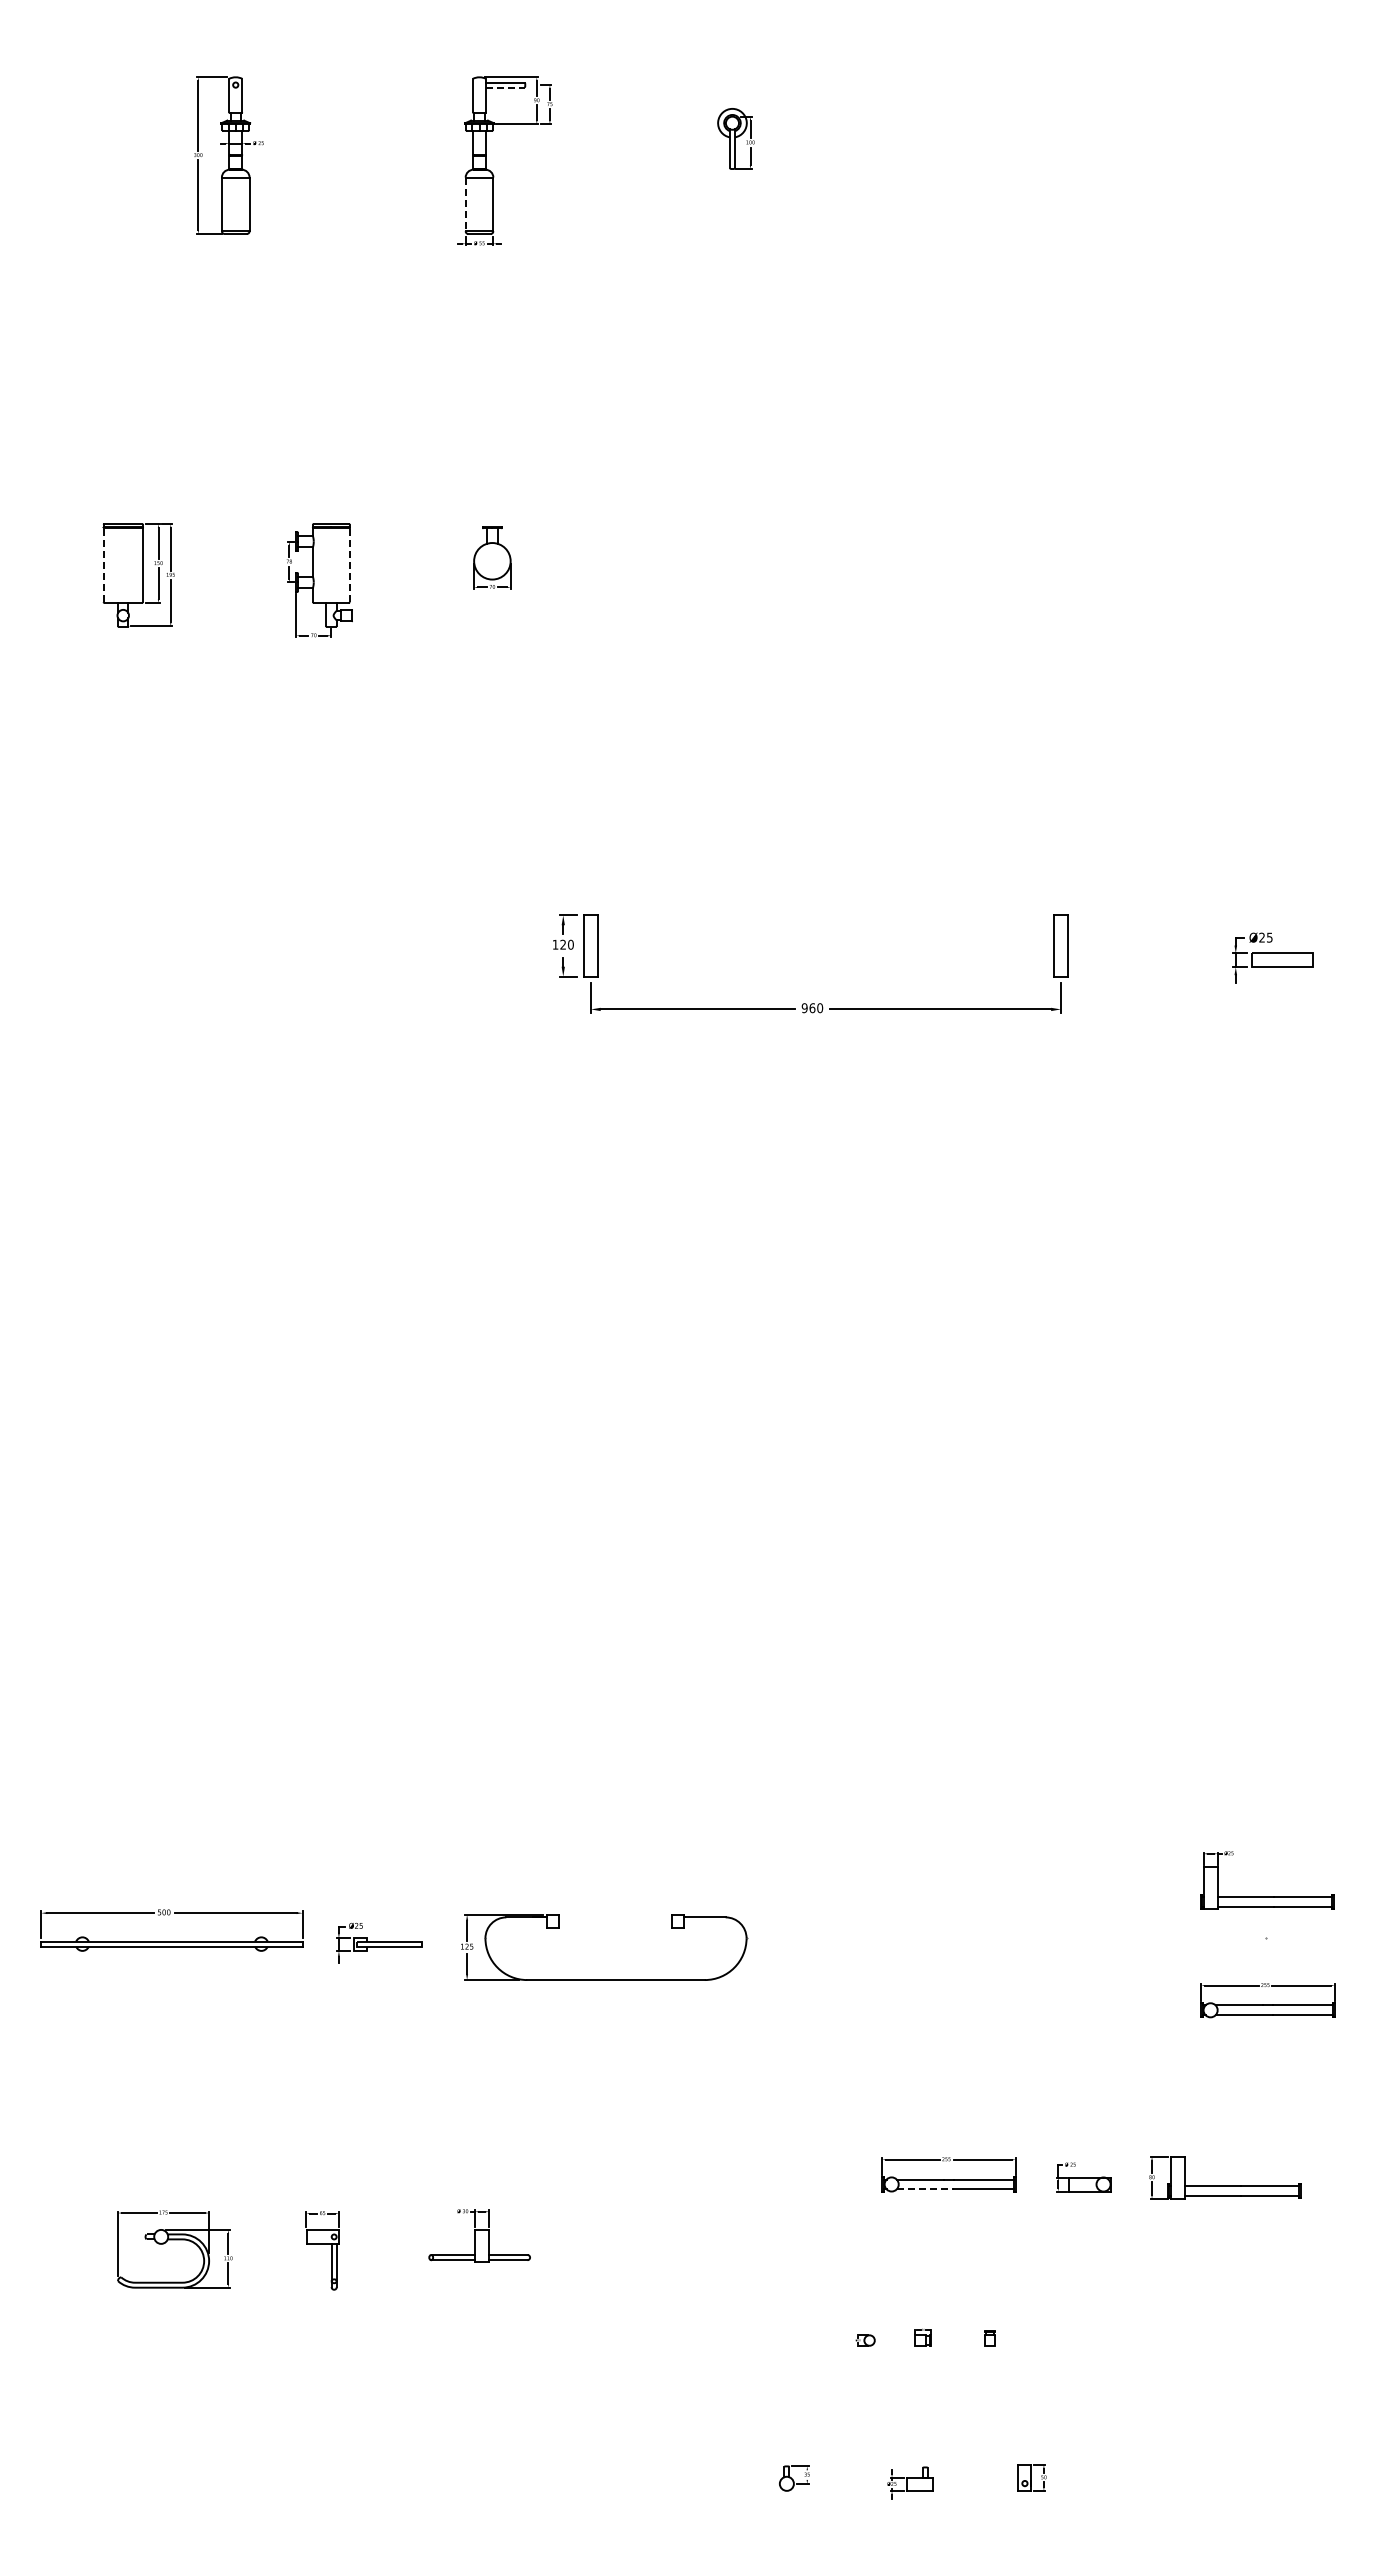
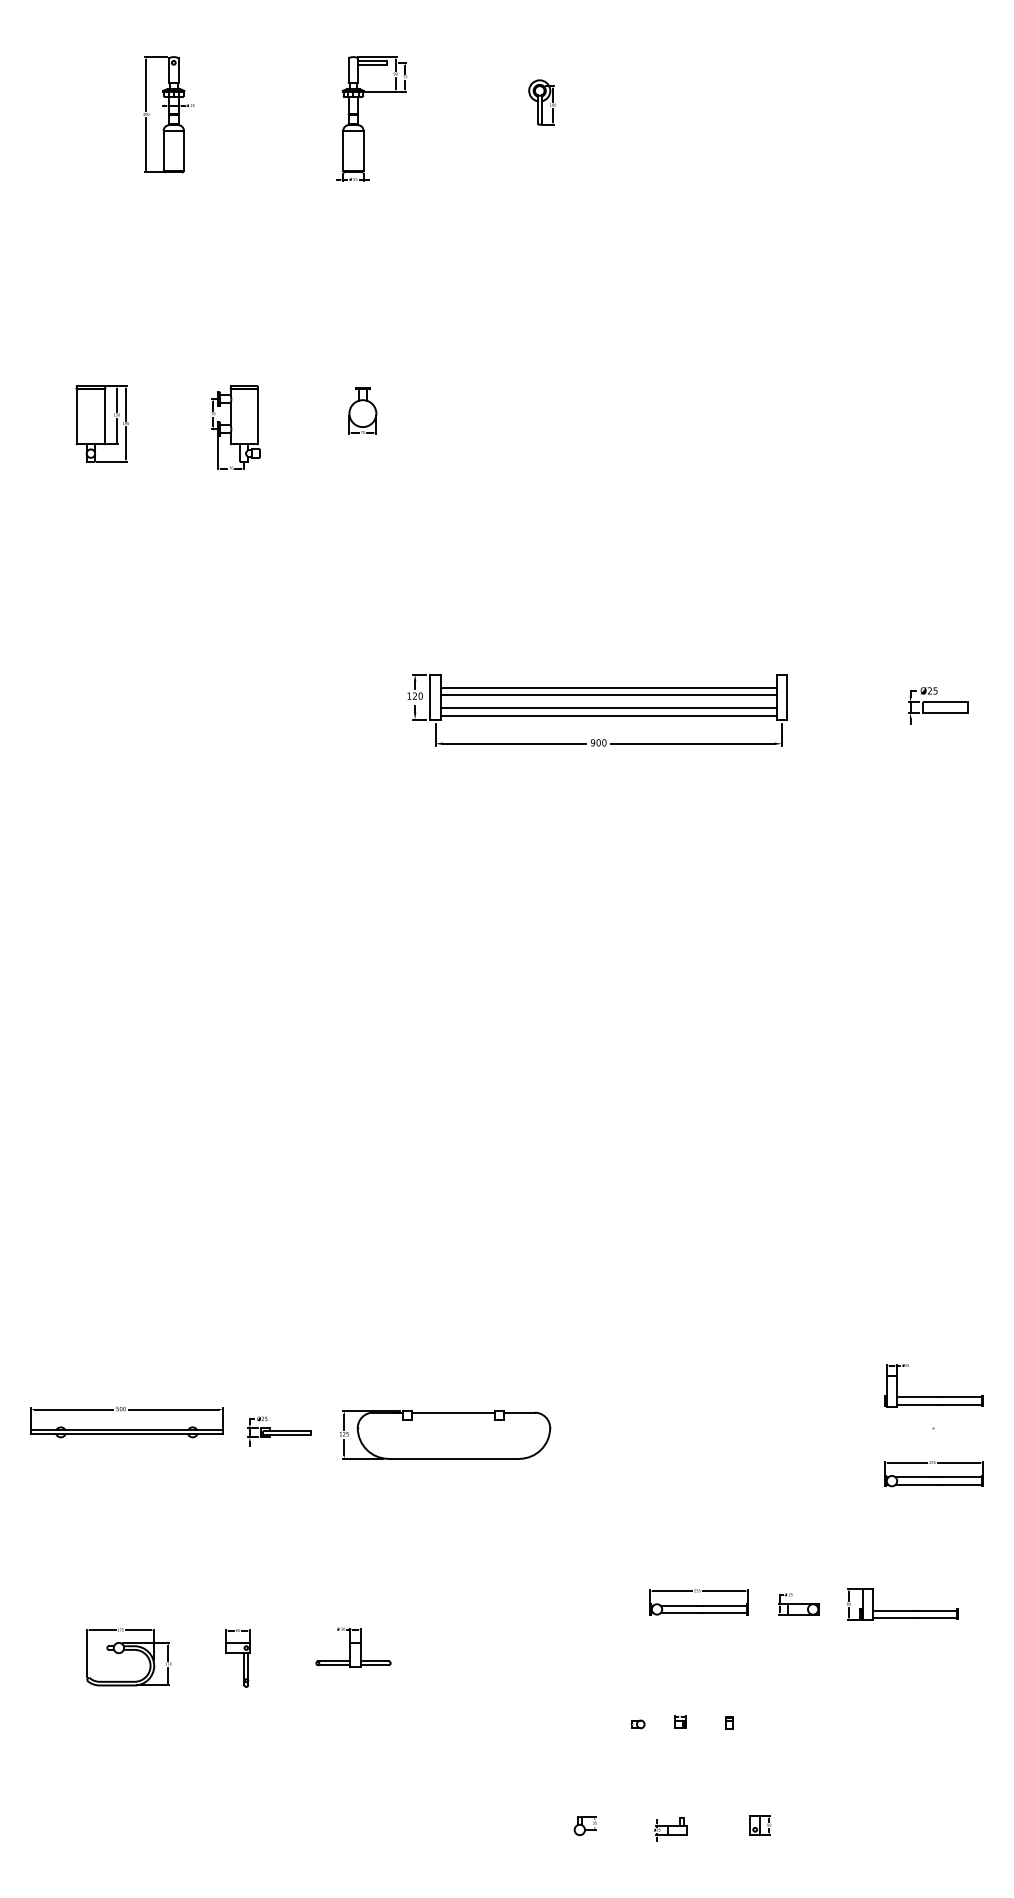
line: (505, 87) -> (372, 64), dashed -> solid
line: (465, 204) -> (343, 150), dashed -> solid
line: (103, 564) -> (76, 415), dashed -> solid
line: (349, 564) -> (257, 415), dashed -> solid
line: (825, 933) -> (608, 687), added
line: (825, 943) -> (608, 695), added
line: (825, 961) -> (608, 708), added
line: (825, 971) -> (608, 715), added
text: (812, 1007) -> (598, 742), 960 -> 900
line: (615, 1917) -> (453, 1412), added
line: (925, 2189) -> (681, 1613), dashed -> solid

